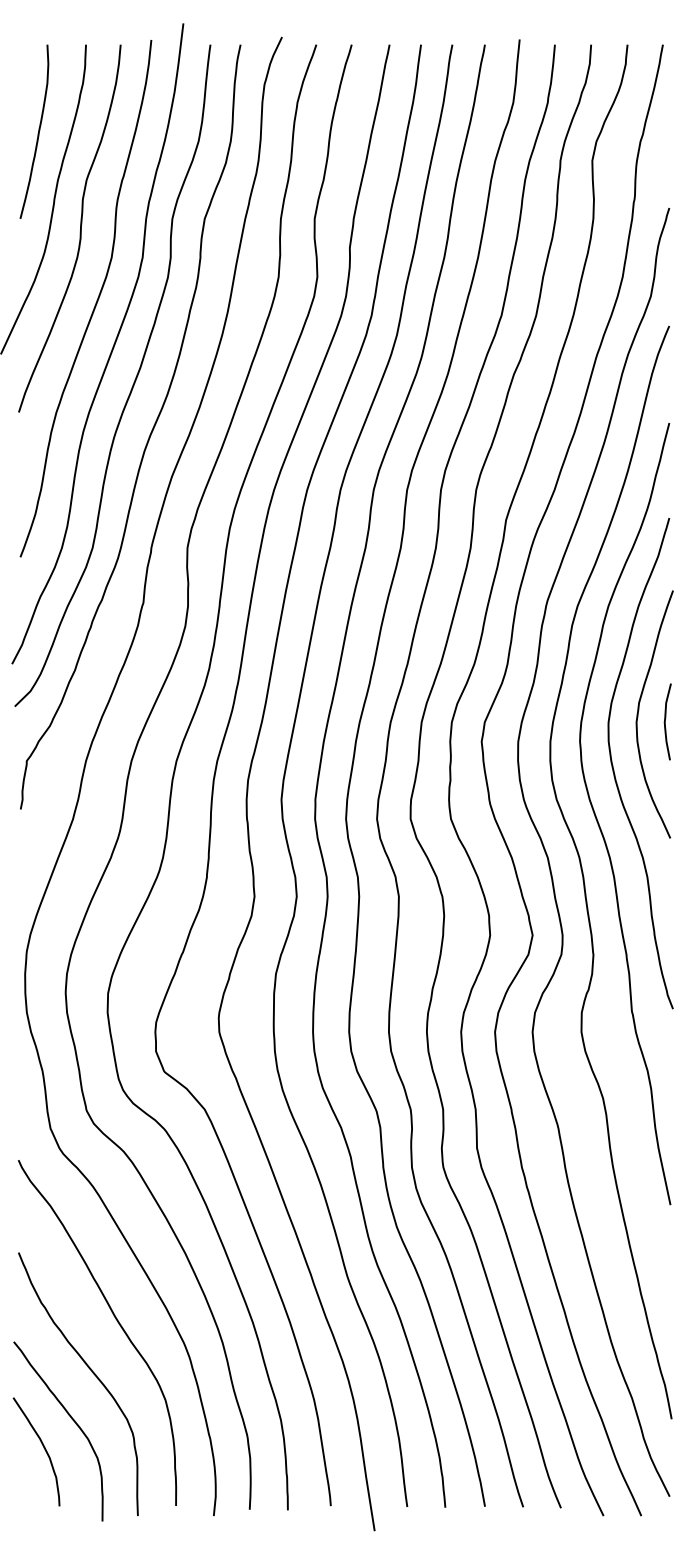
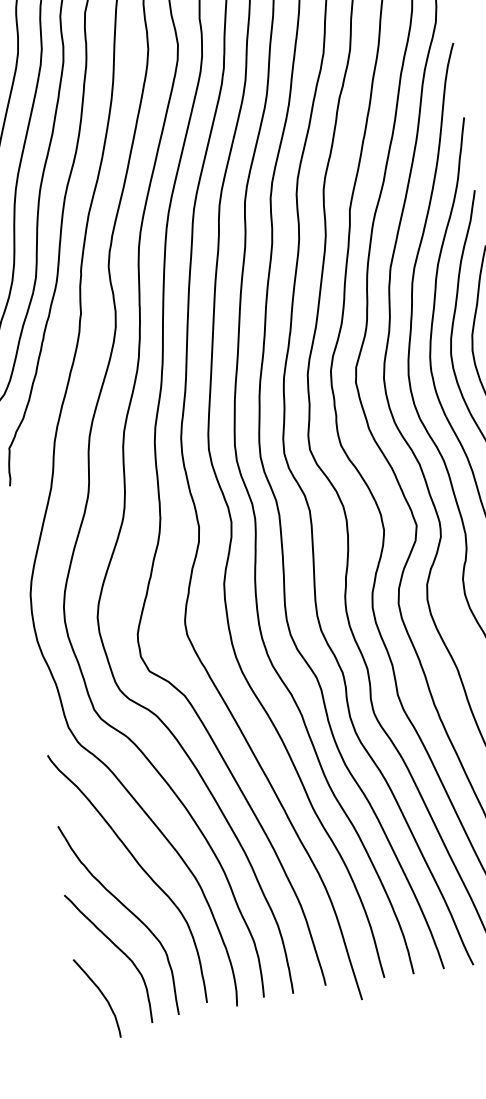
curve: (43, 1448) -> (102, 995), moved

